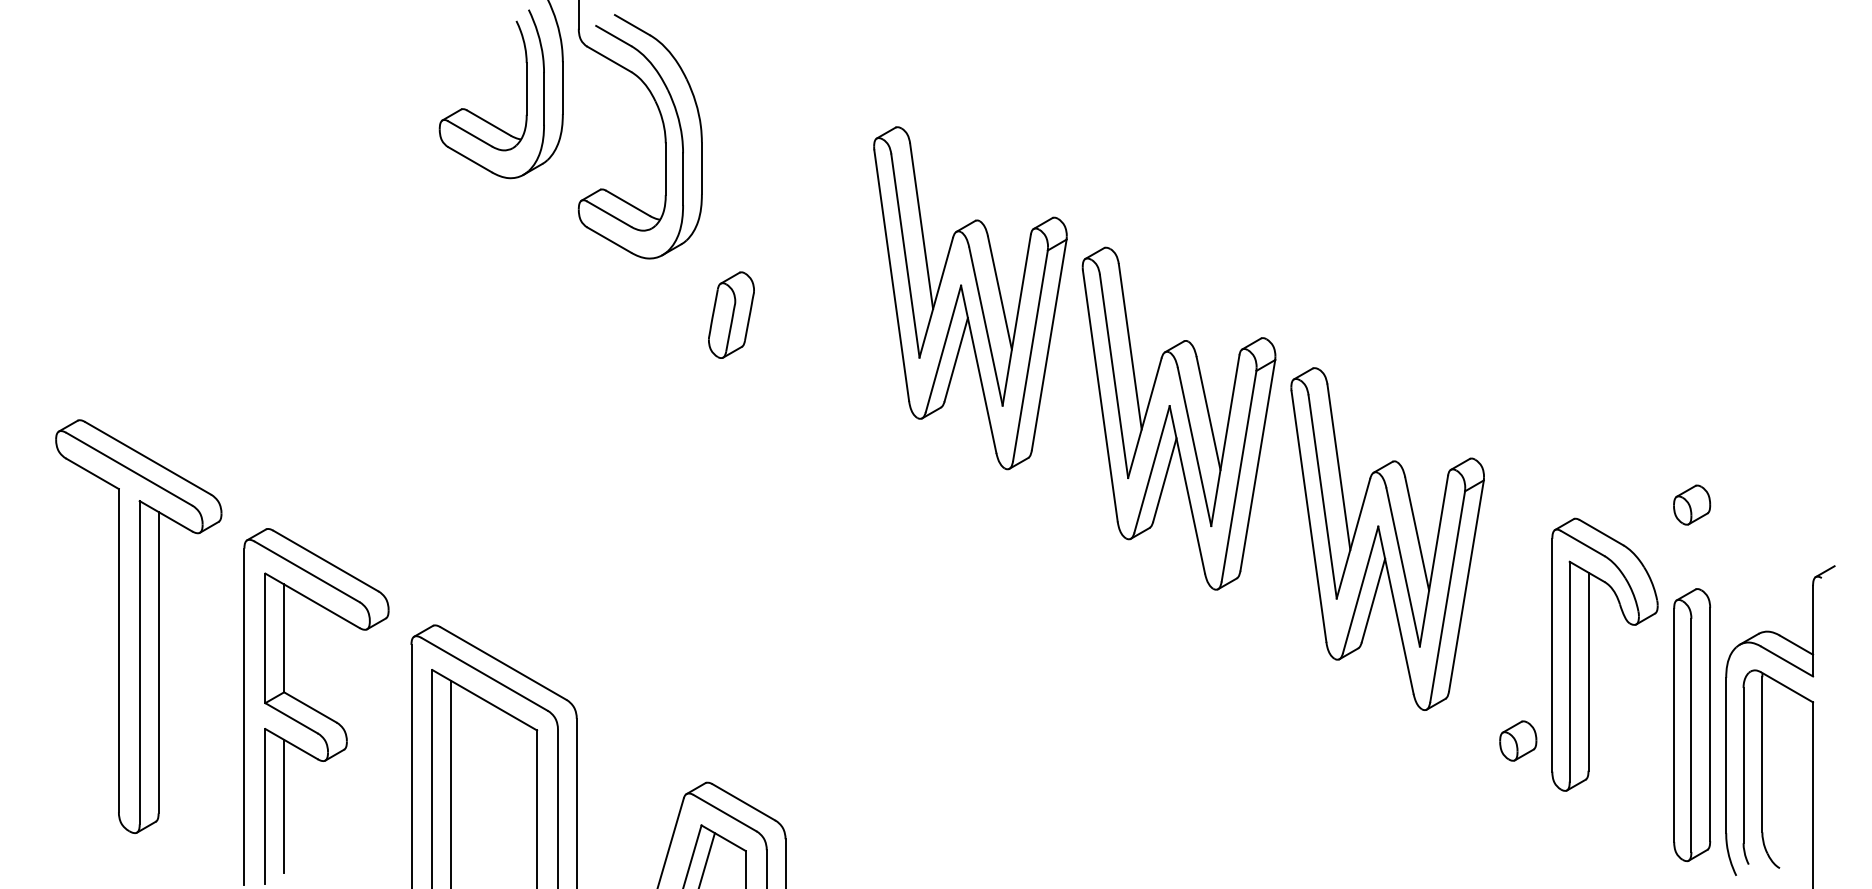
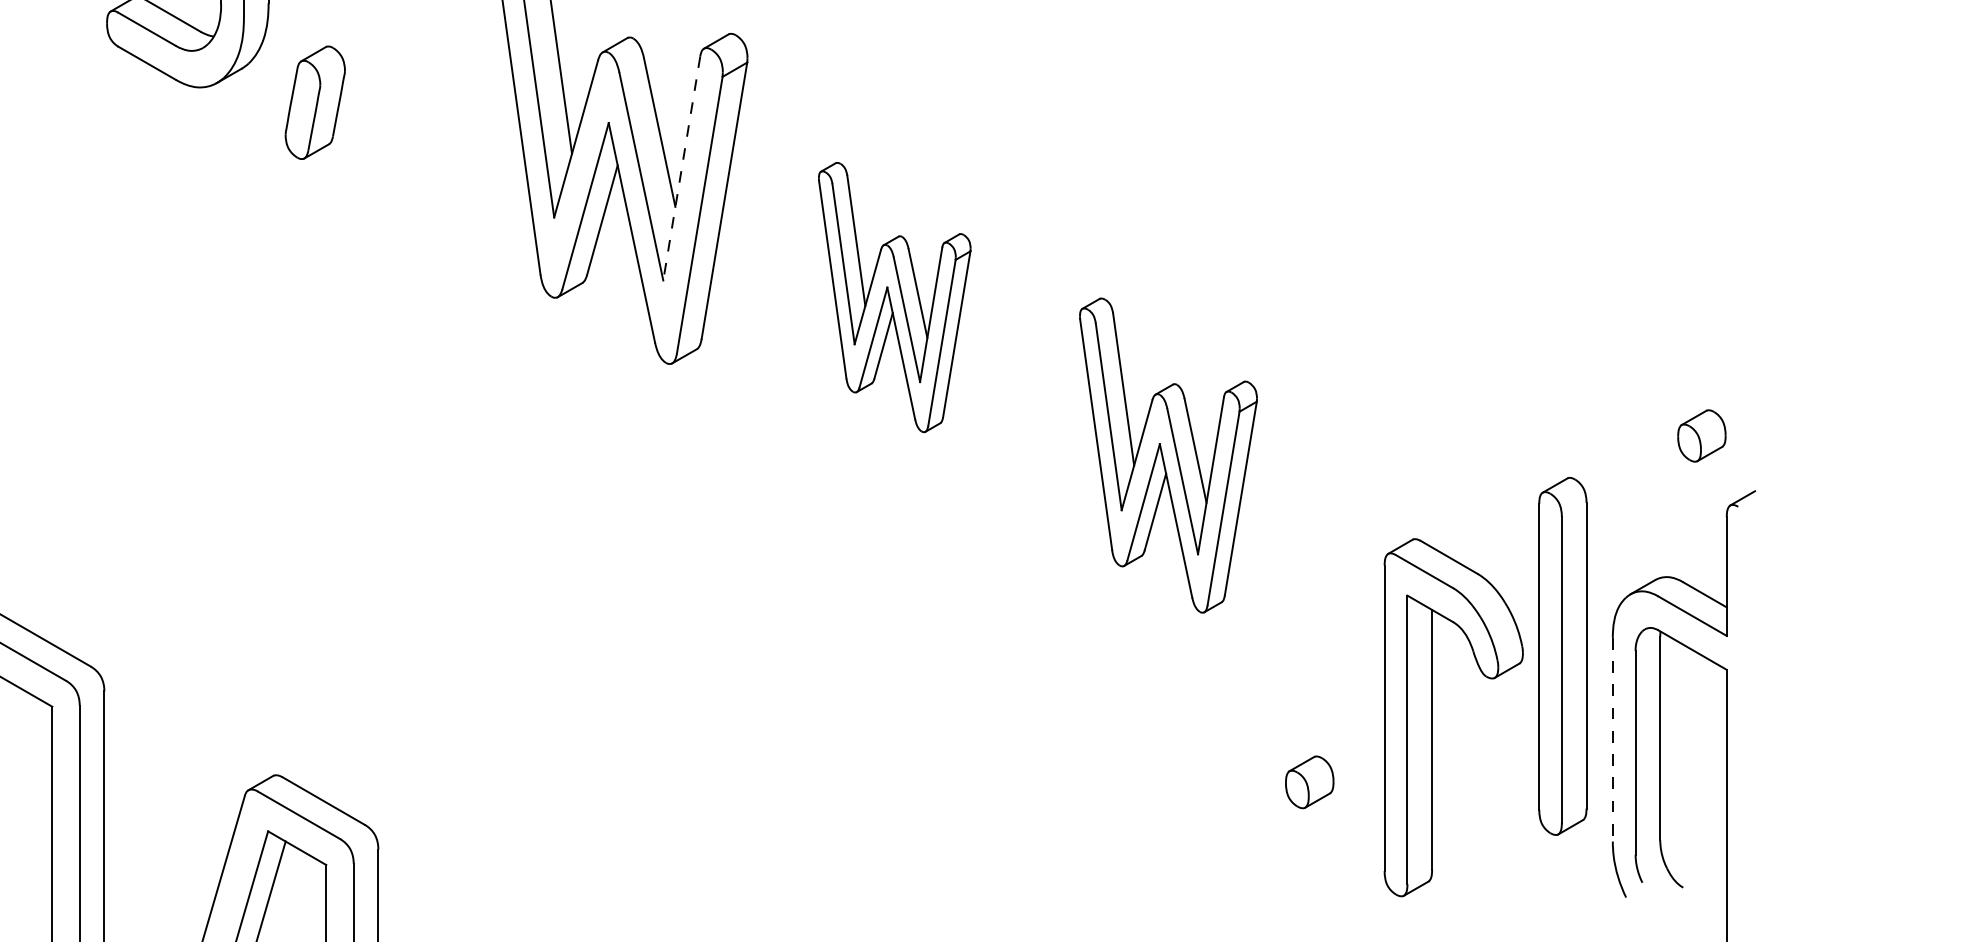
part: (731, 314) -> (315, 101), moved
line: (1016, 320) -> (681, 168), solid -> dashed
part: (1178, 418) -> (894, 297), size x0.6
part: (1692, 504) -> (1702, 435), moved
part: (1387, 538) -> (1168, 454), size x0.7
part: (1589, 654) -> (1433, 717), moved
part: (1692, 725) -> (1563, 656), moved
part: (1518, 740) -> (1310, 781), moved
line: (1726, 755) -> (1613, 739), solid -> dashed

